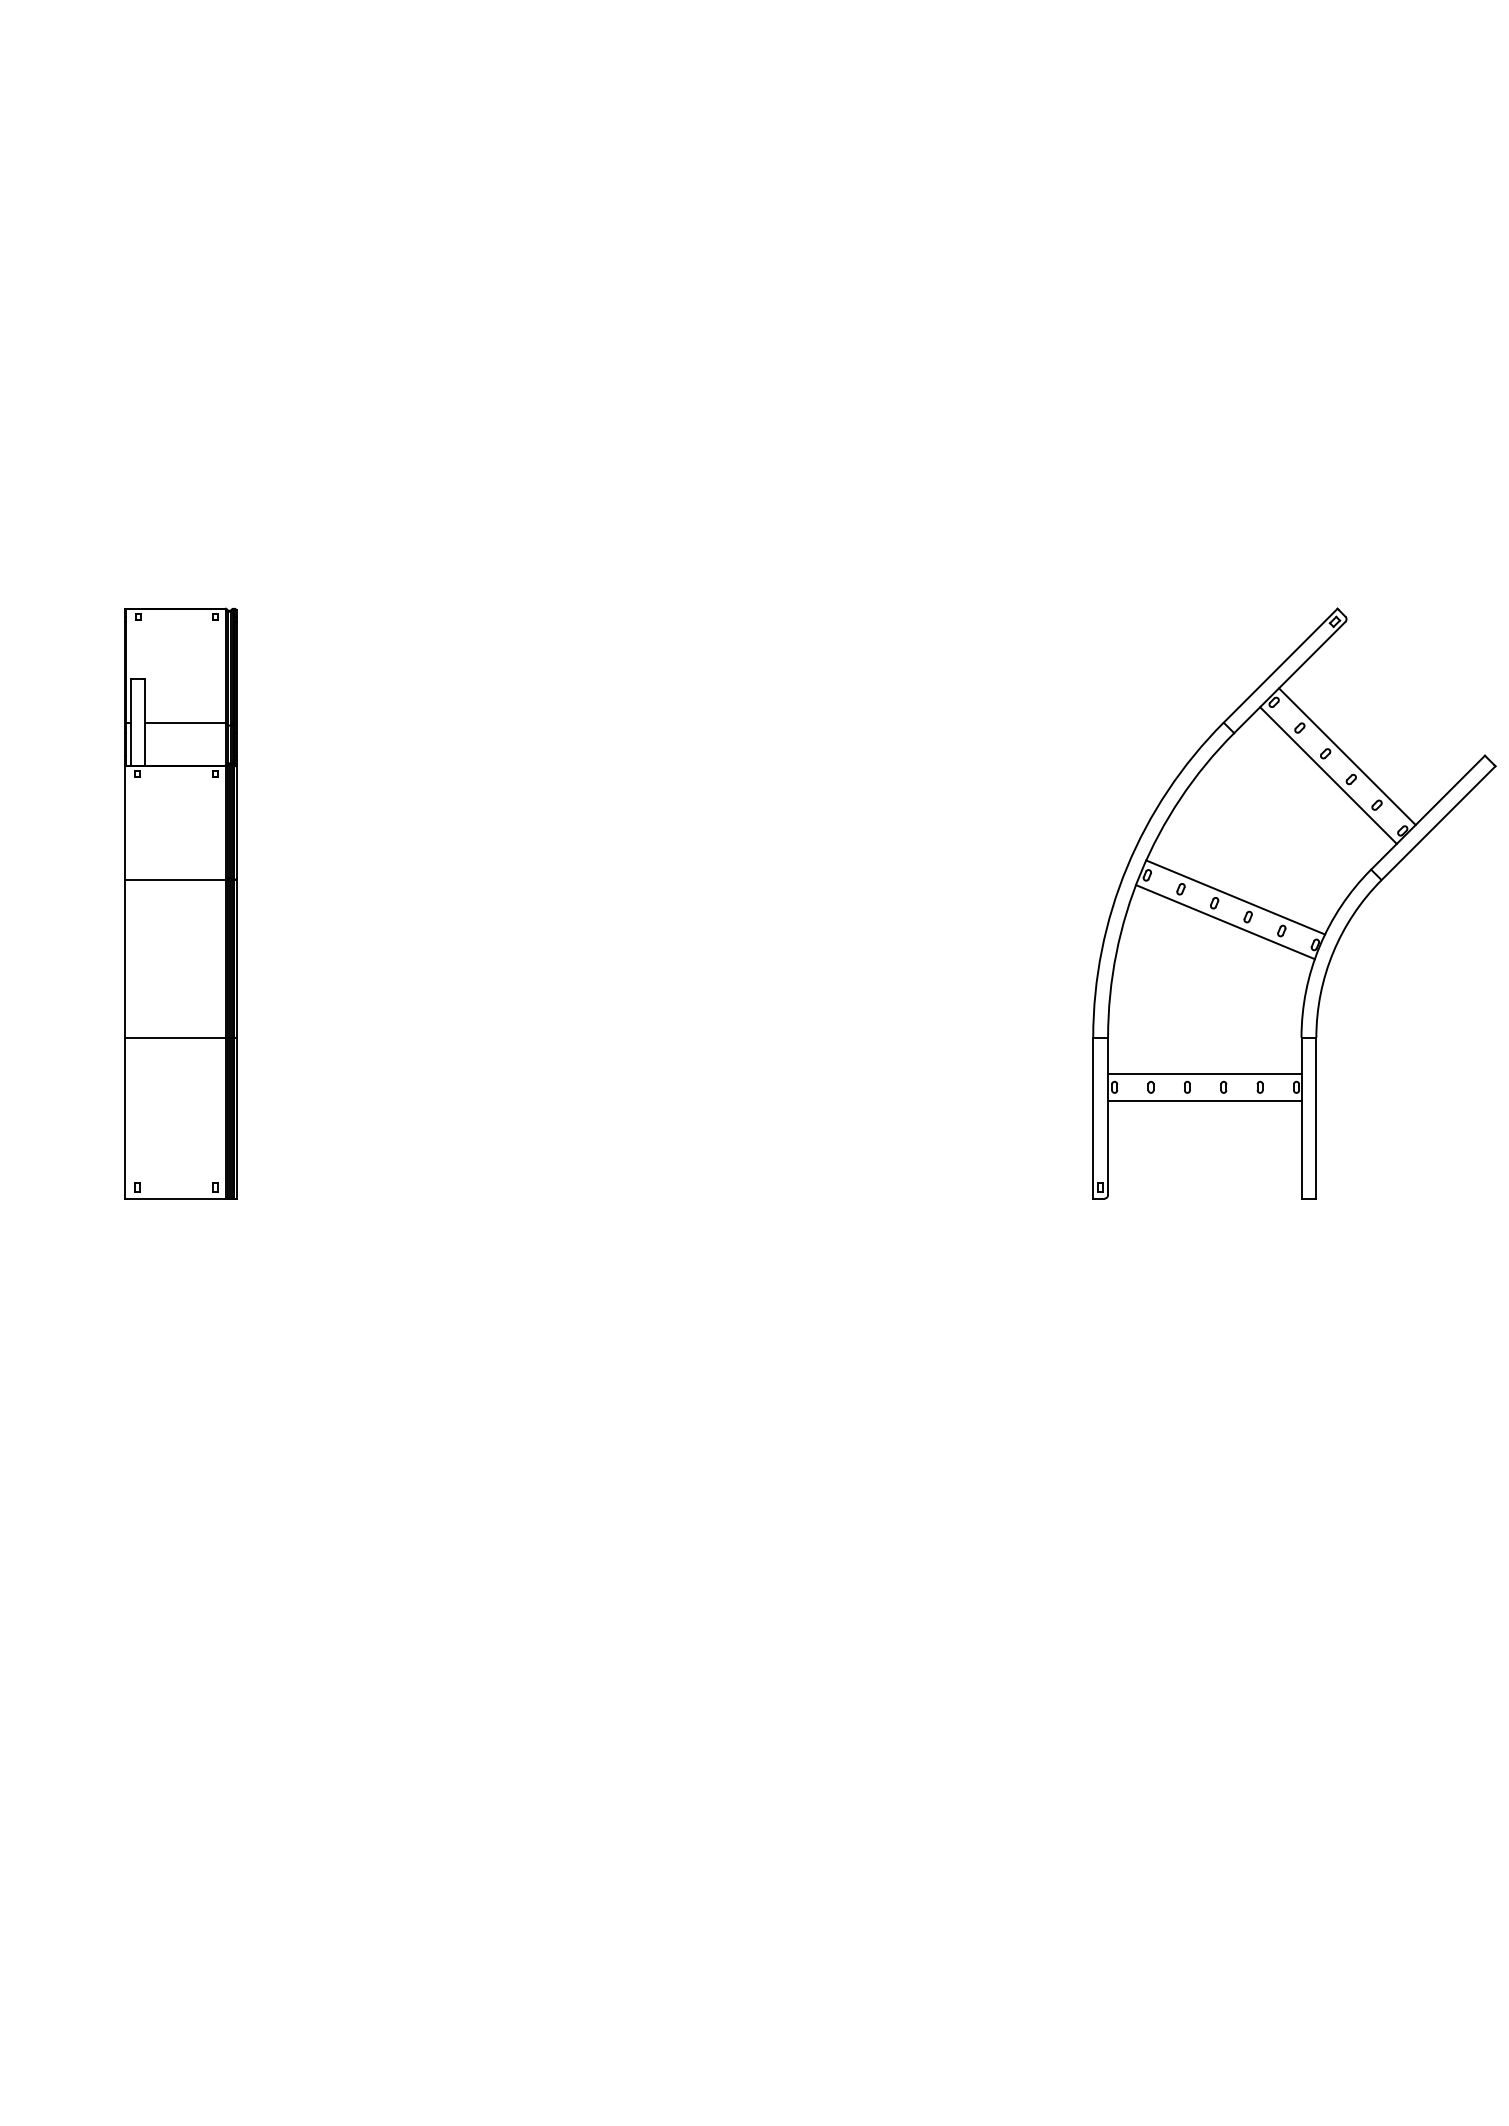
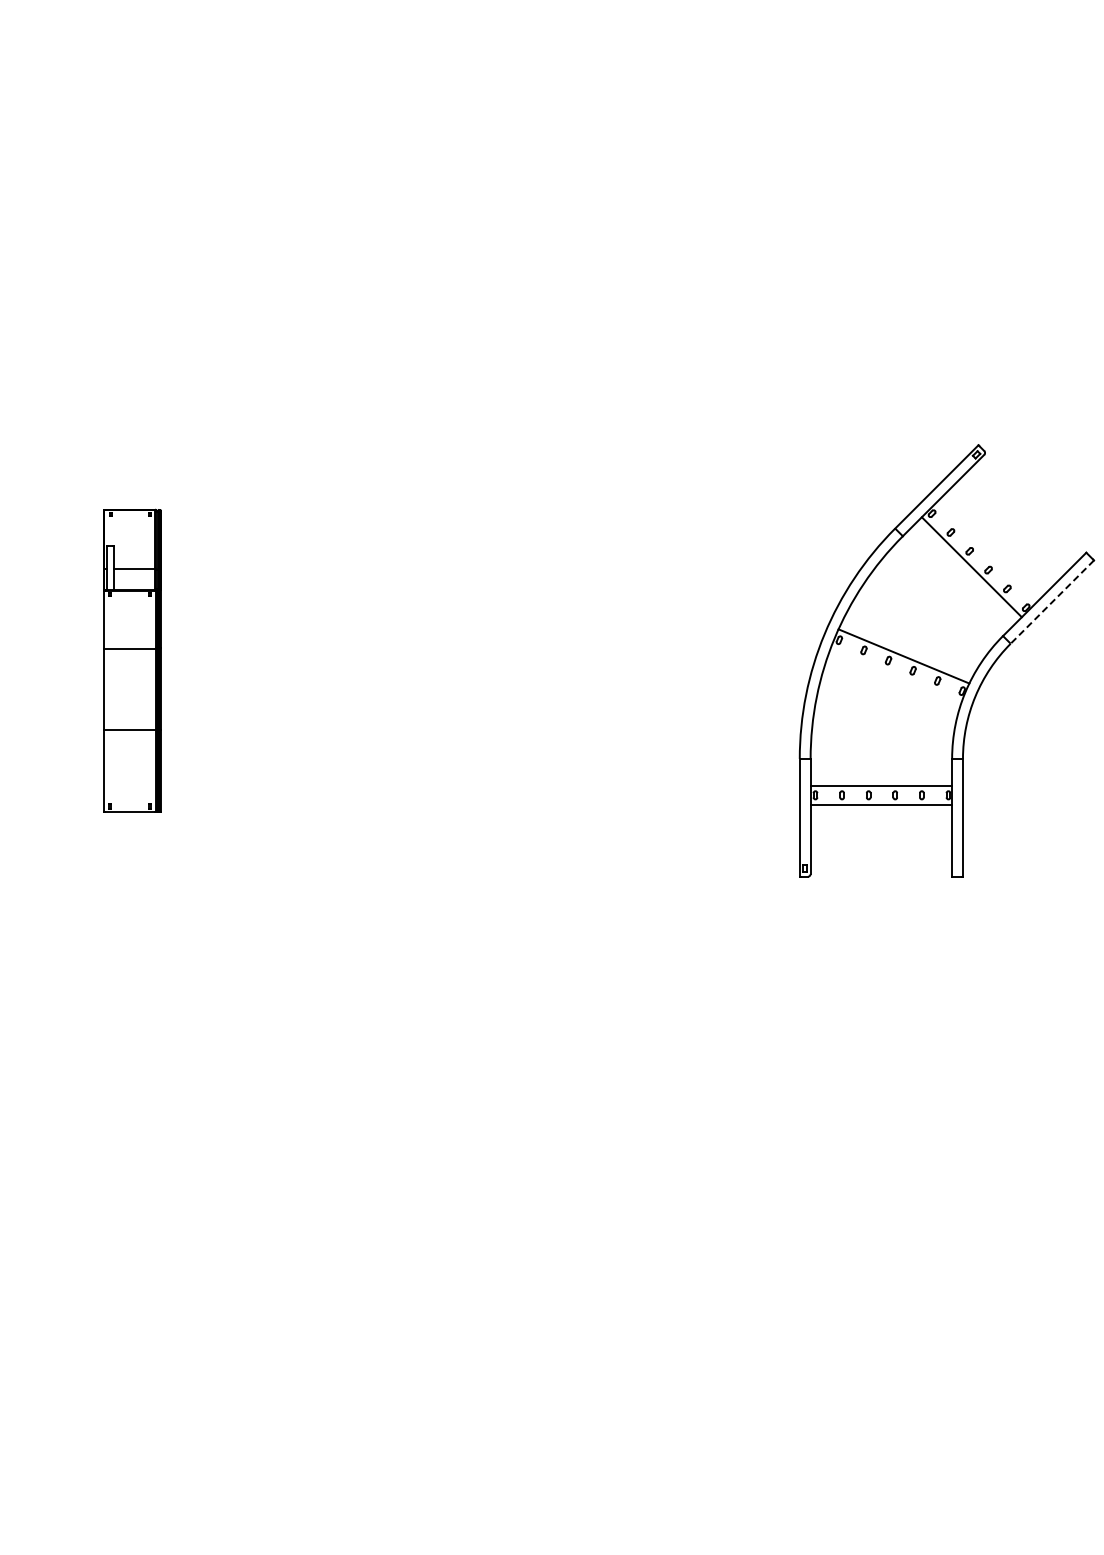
line: (1347, 756) -> (985, 553), removed
line: (1438, 823) -> (1052, 602), solid -> dashed
part: (181, 903) -> (132, 660), size x0.7
line: (1225, 922) -> (896, 674), removed

